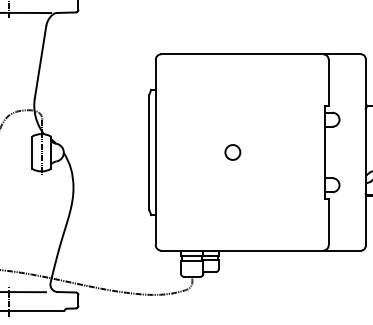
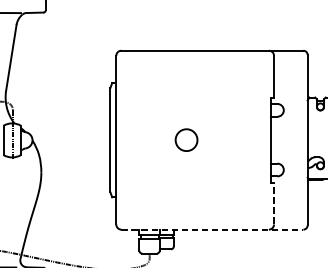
circle: (232, 152) -> (186, 140), size x1.6
line: (328, 221) -> (273, 203), solid -> dashed
line: (261, 250) -> (212, 229), solid -> dashed

